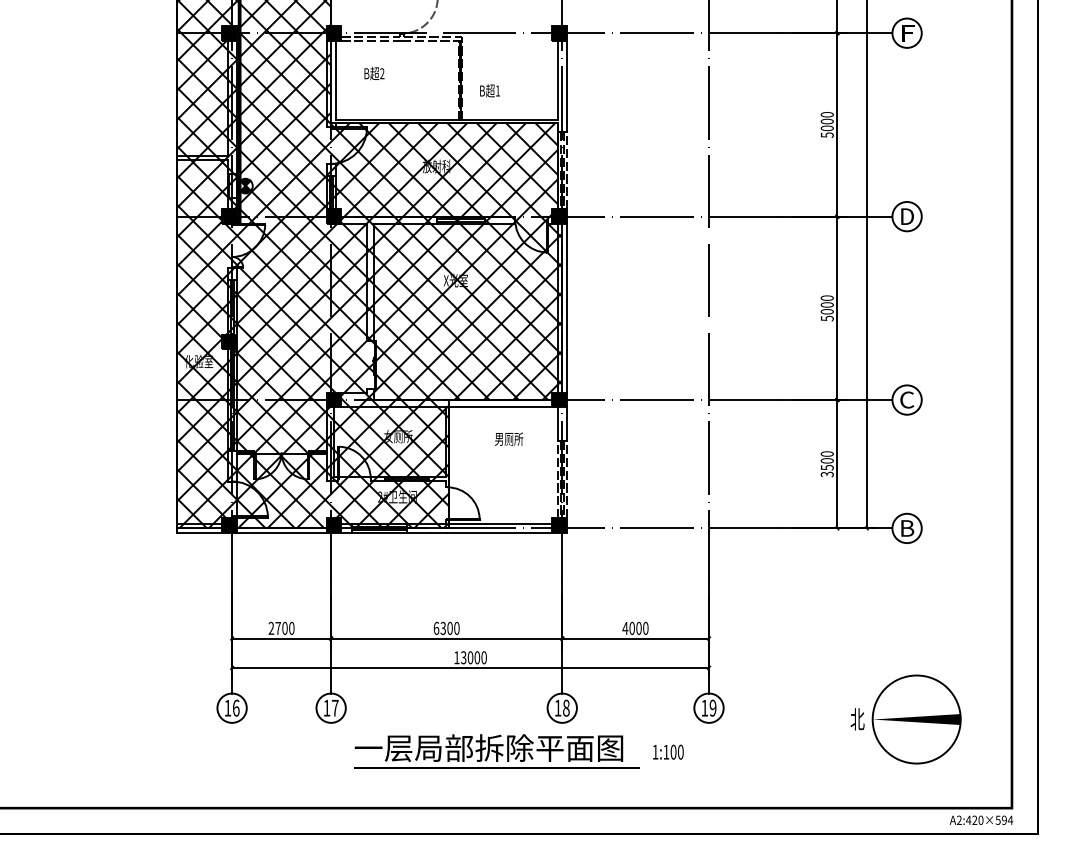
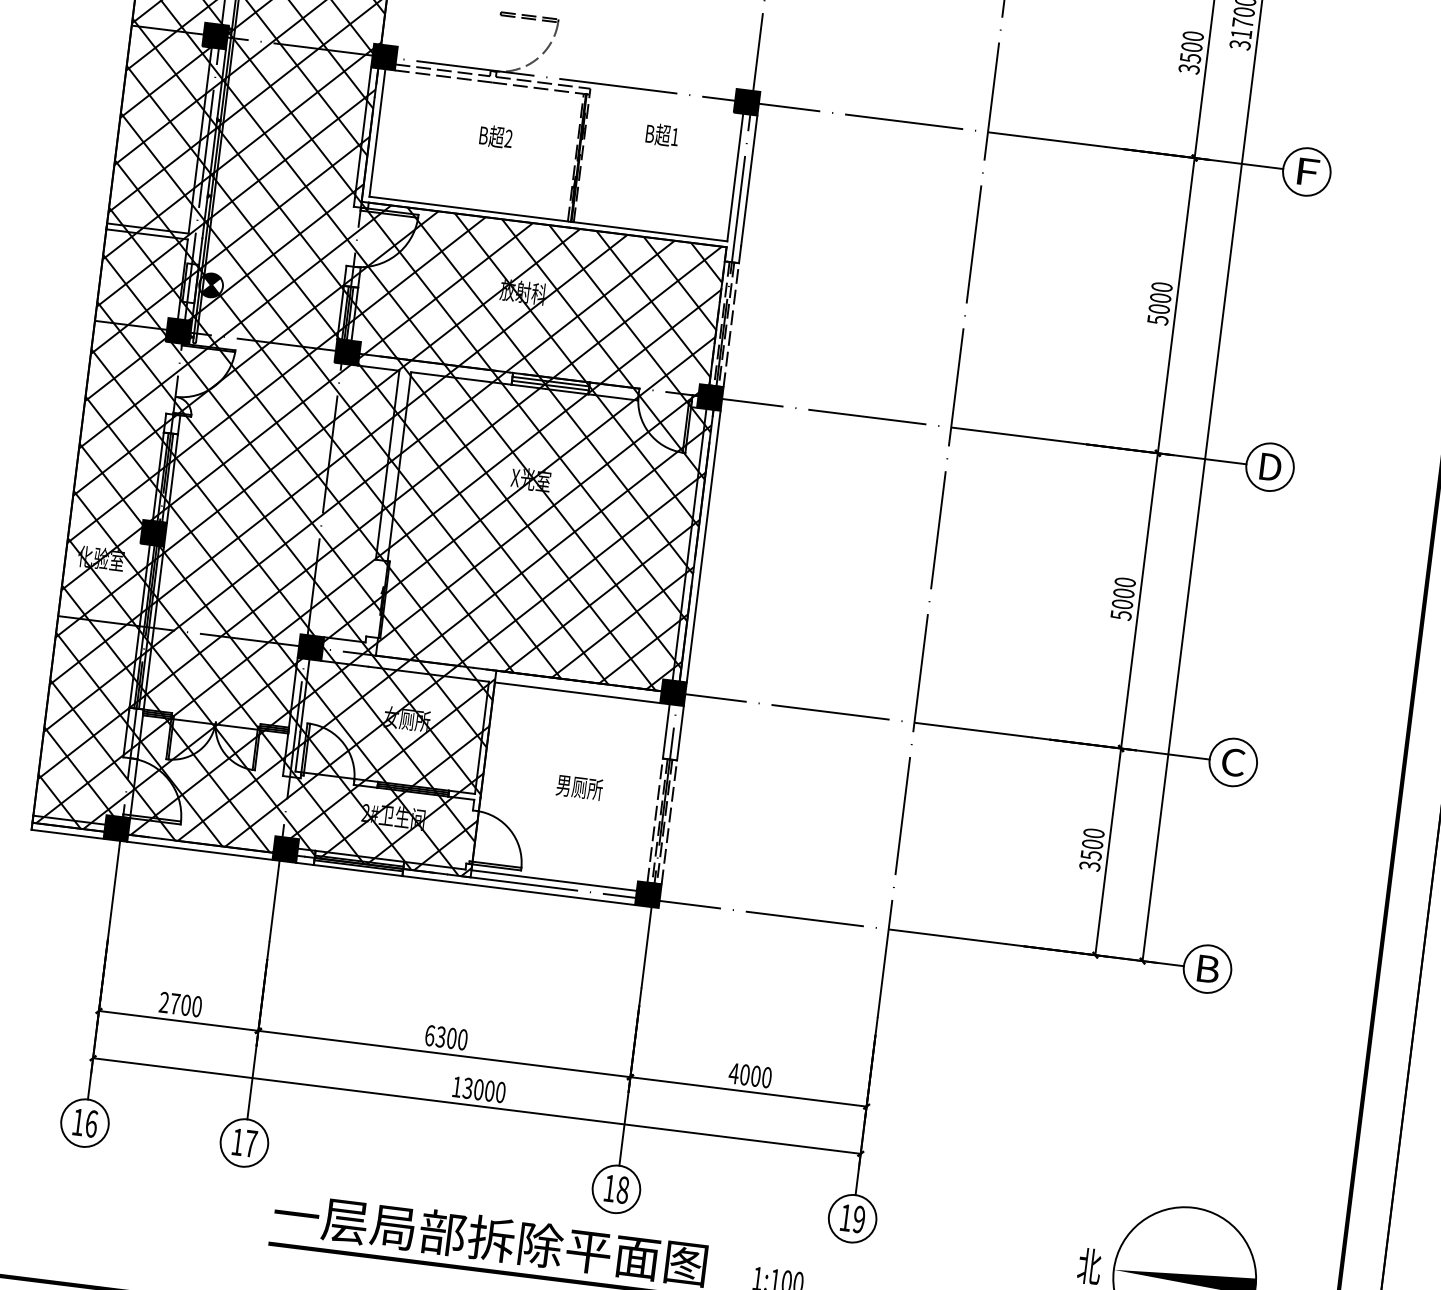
text: (374, 73) -> (496, 136), moved
text: (489, 90) -> (661, 134), moved
text: (509, 438) -> (580, 786), moved

